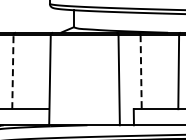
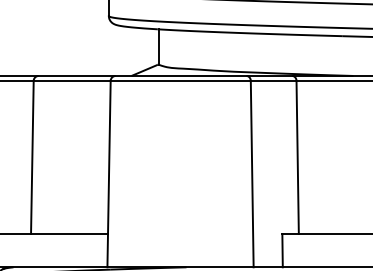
line: (12, 71) -> (31, 156), dashed -> solid
line: (141, 72) -> (298, 158), dashed -> solid

